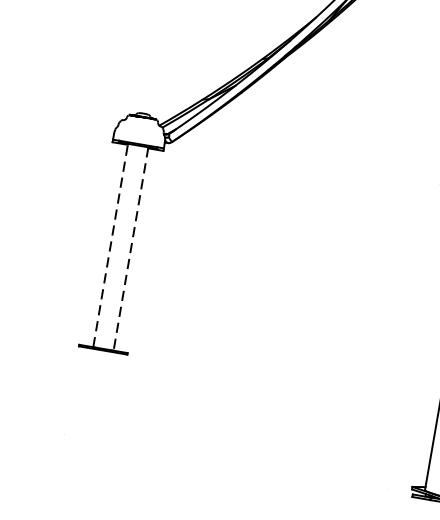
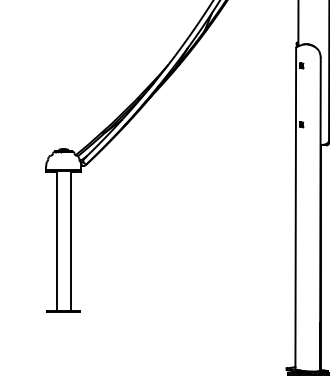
line: (110, 244) -> (56, 240), dashed -> solid
line: (130, 249) -> (70, 241), dashed -> solid

